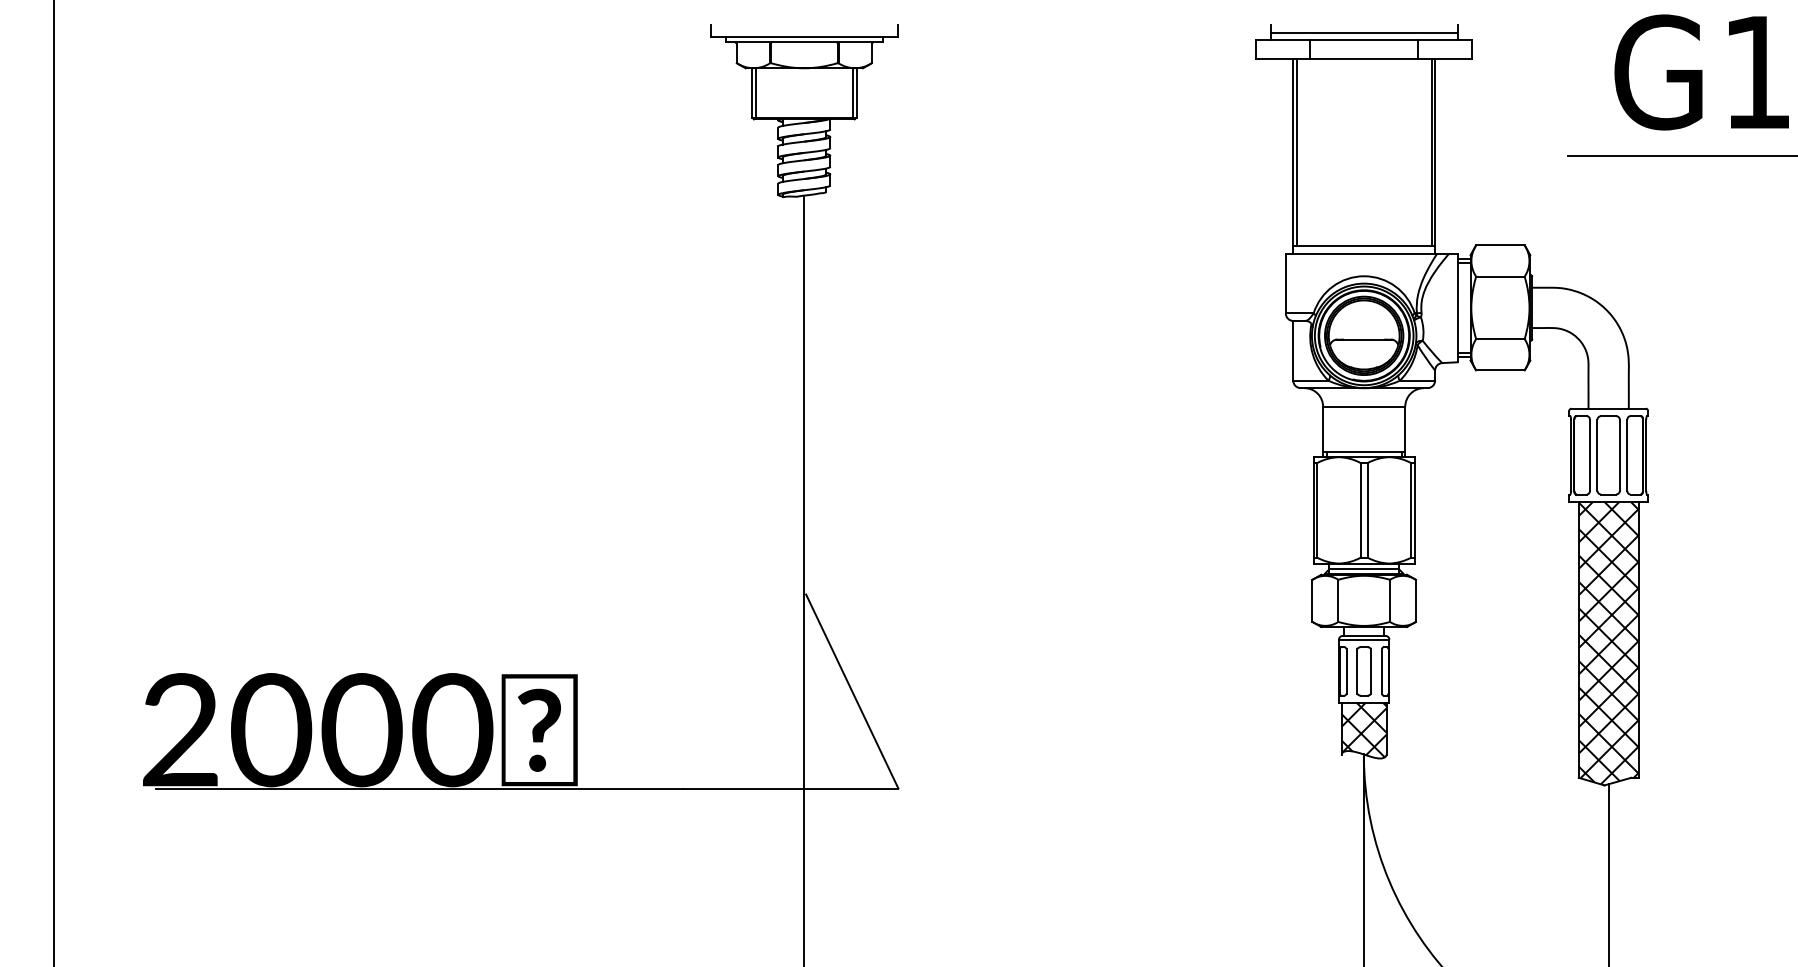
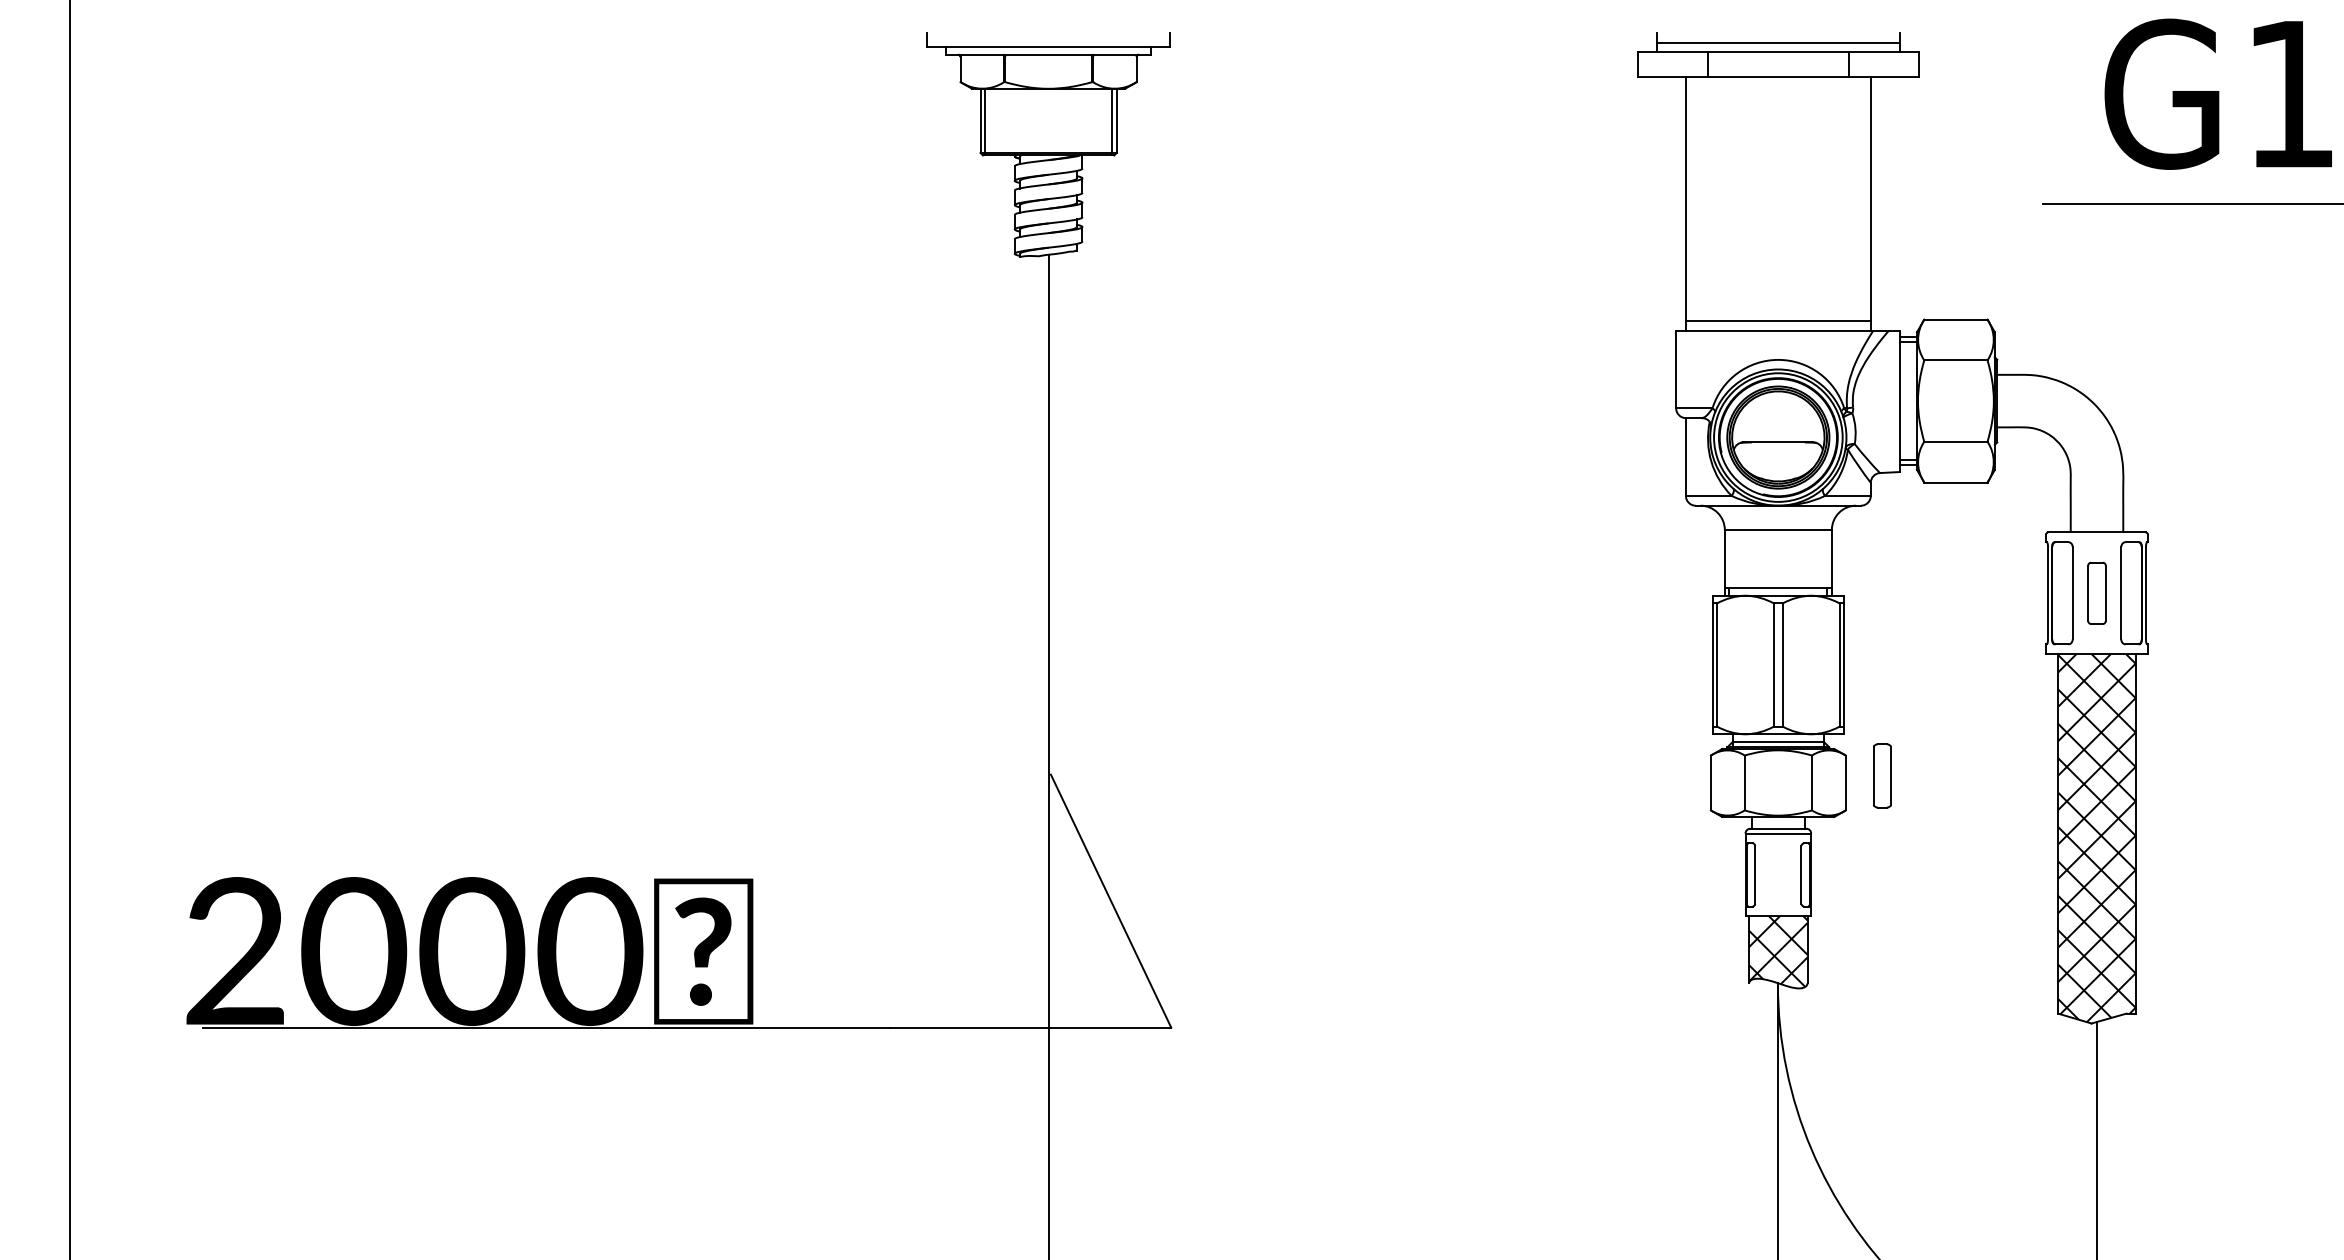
line: (1296, 152) -> (1690, 198), removed
line: (1431, 152) -> (1866, 198), removed
part: (1608, 455) -> (2096, 593), size x0.6
part: (1364, 671) -> (1882, 775), moved

